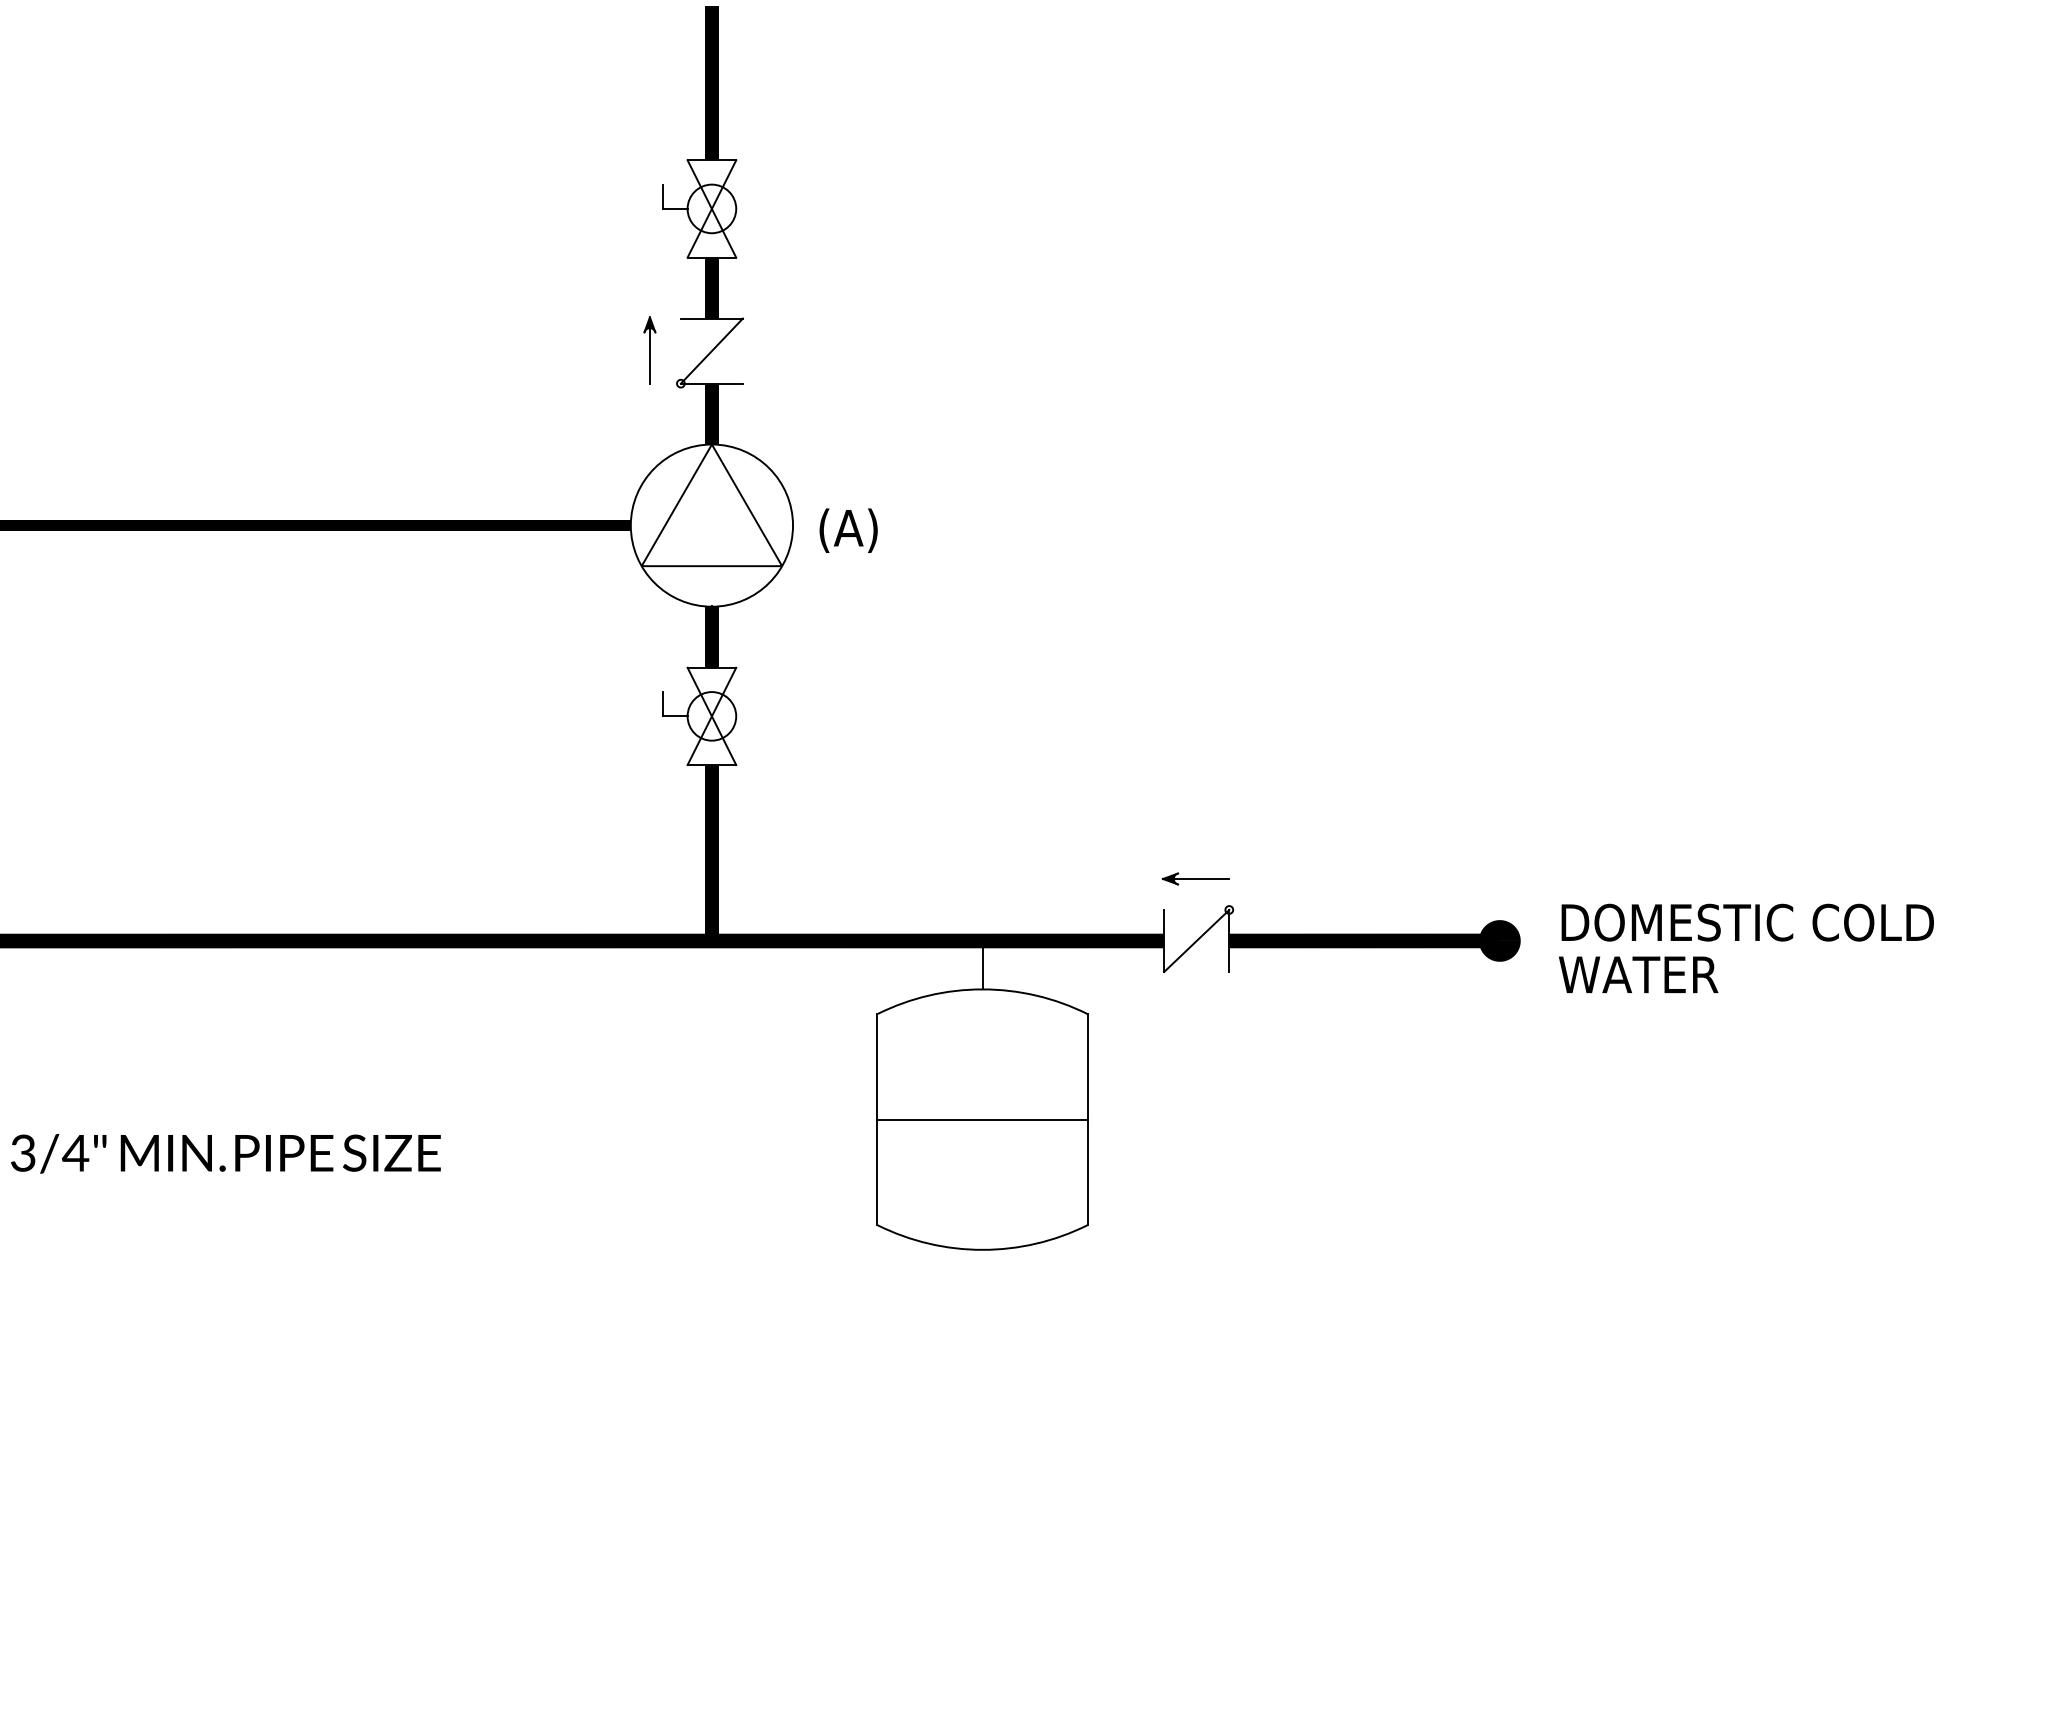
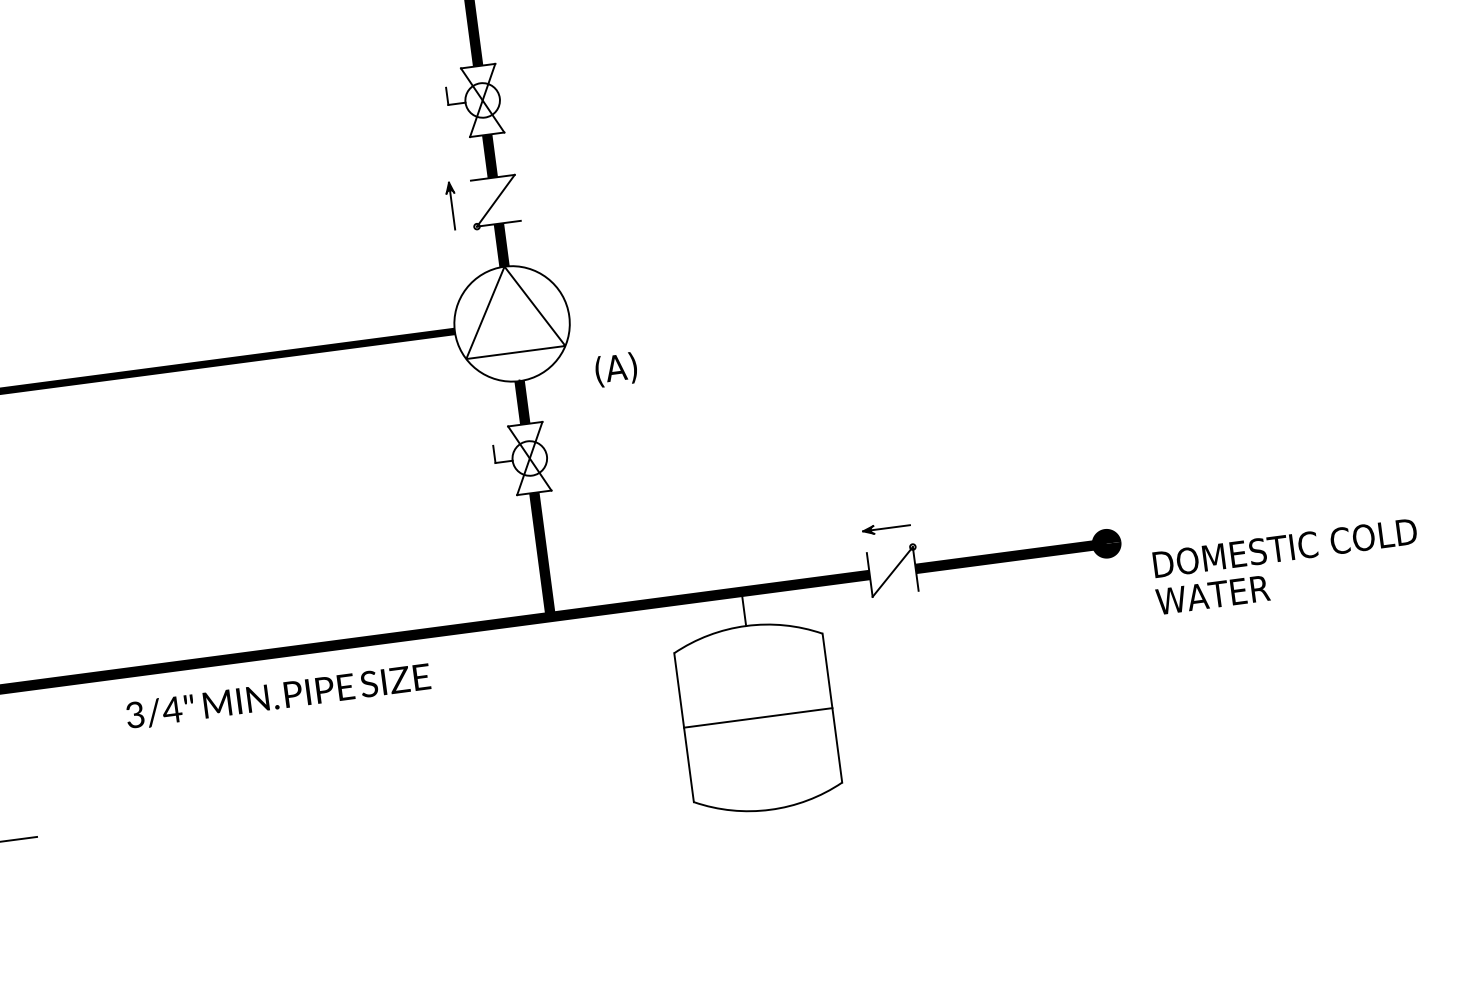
text: (848, 530) -> (616, 369), moved
text: (1746, 947) -> (1286, 565), moved
text: (225, 1153) -> (277, 696), moved

